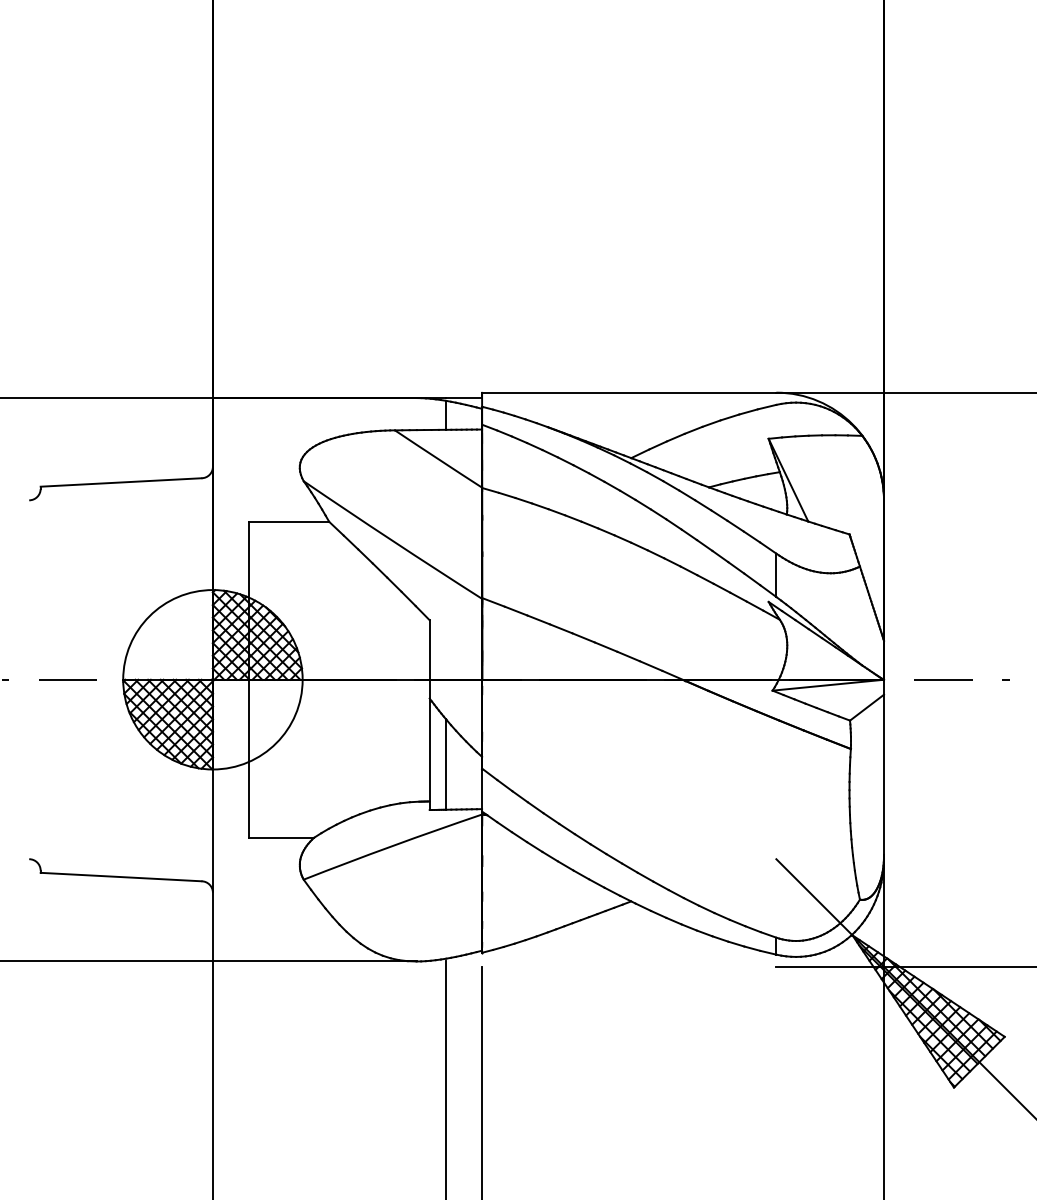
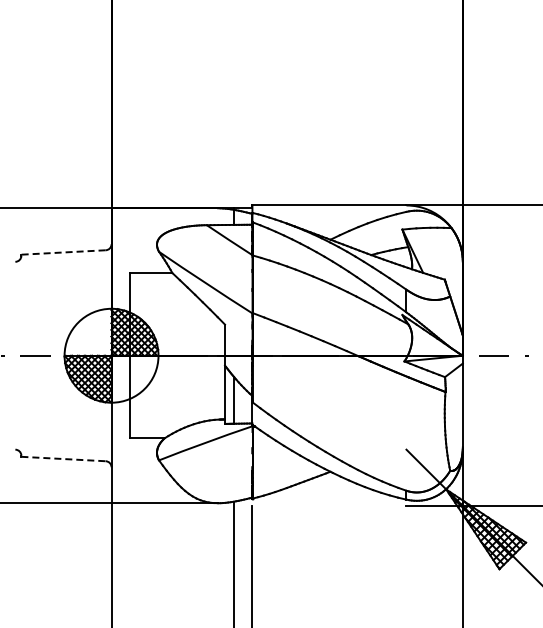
line: (119, 482) -> (62, 252), solid -> dashed
line: (121, 877) -> (63, 459), solid -> dashed

